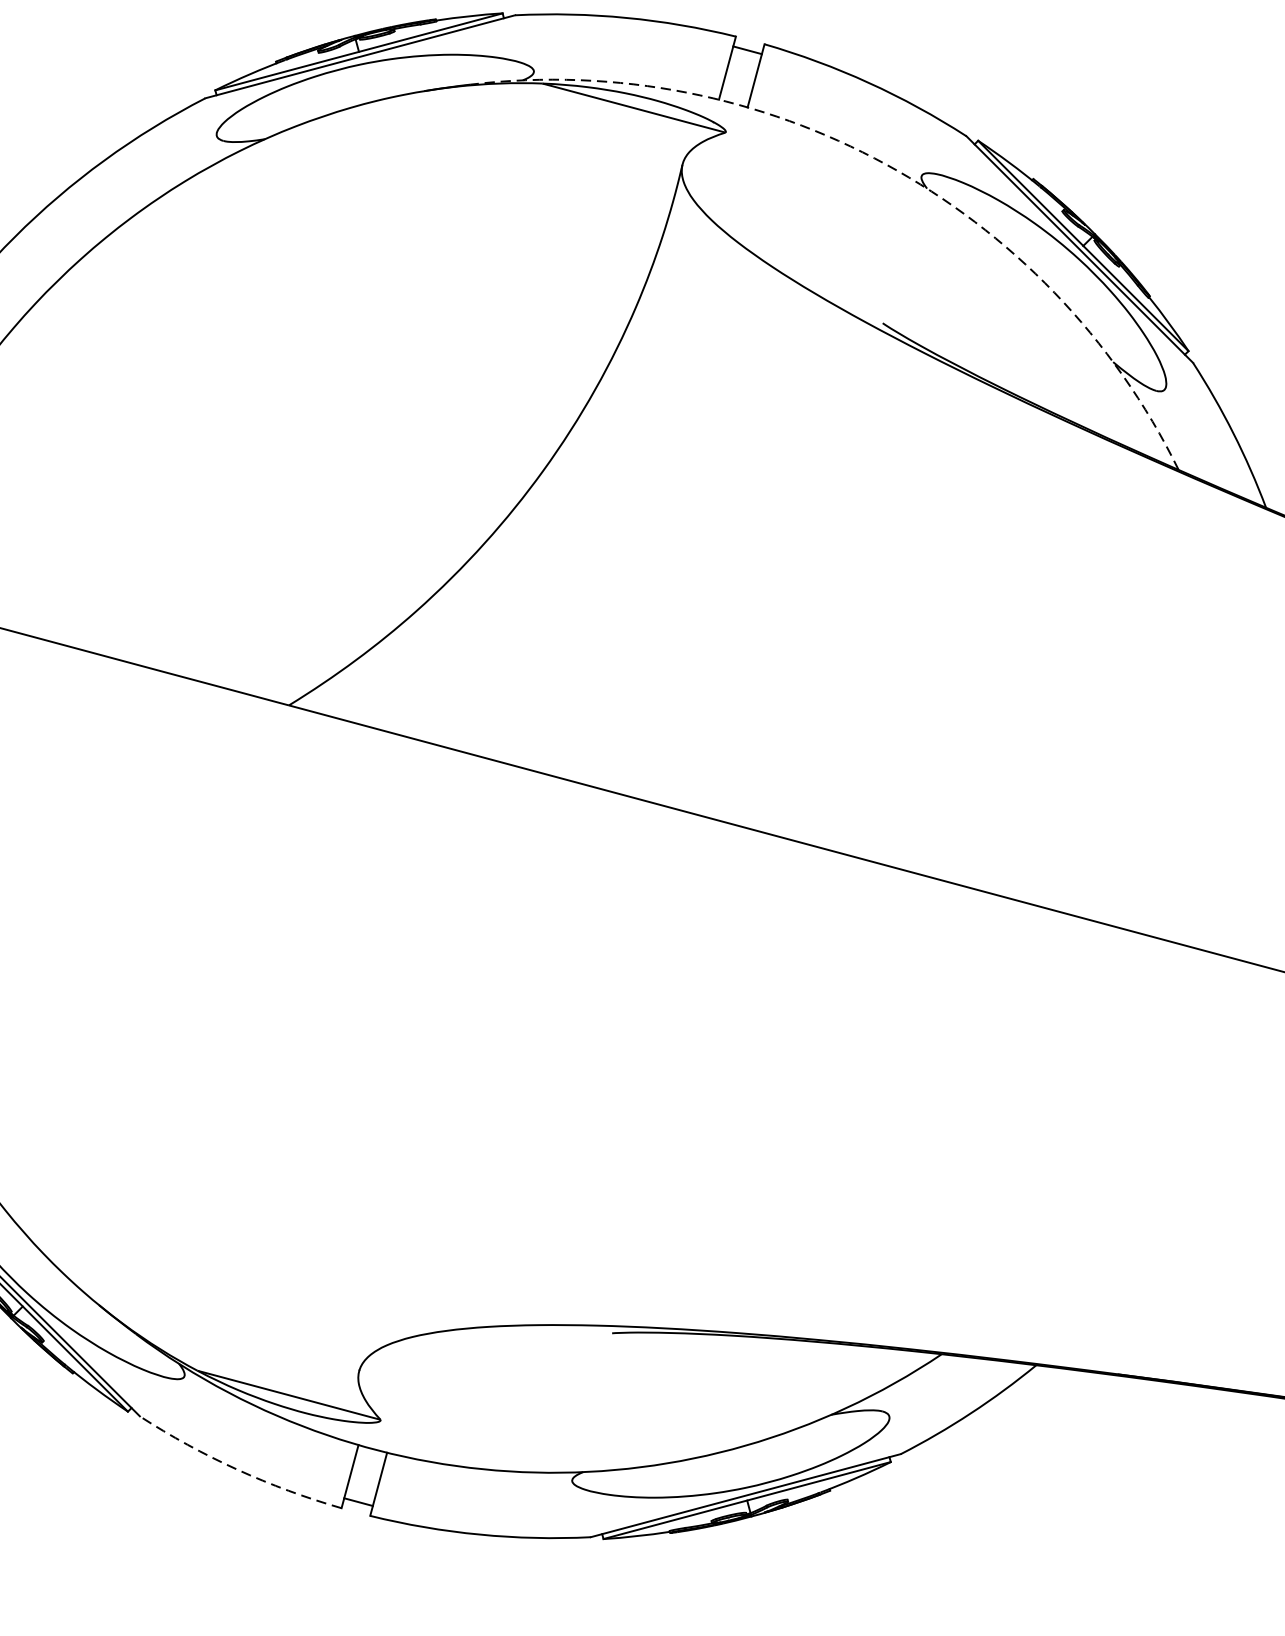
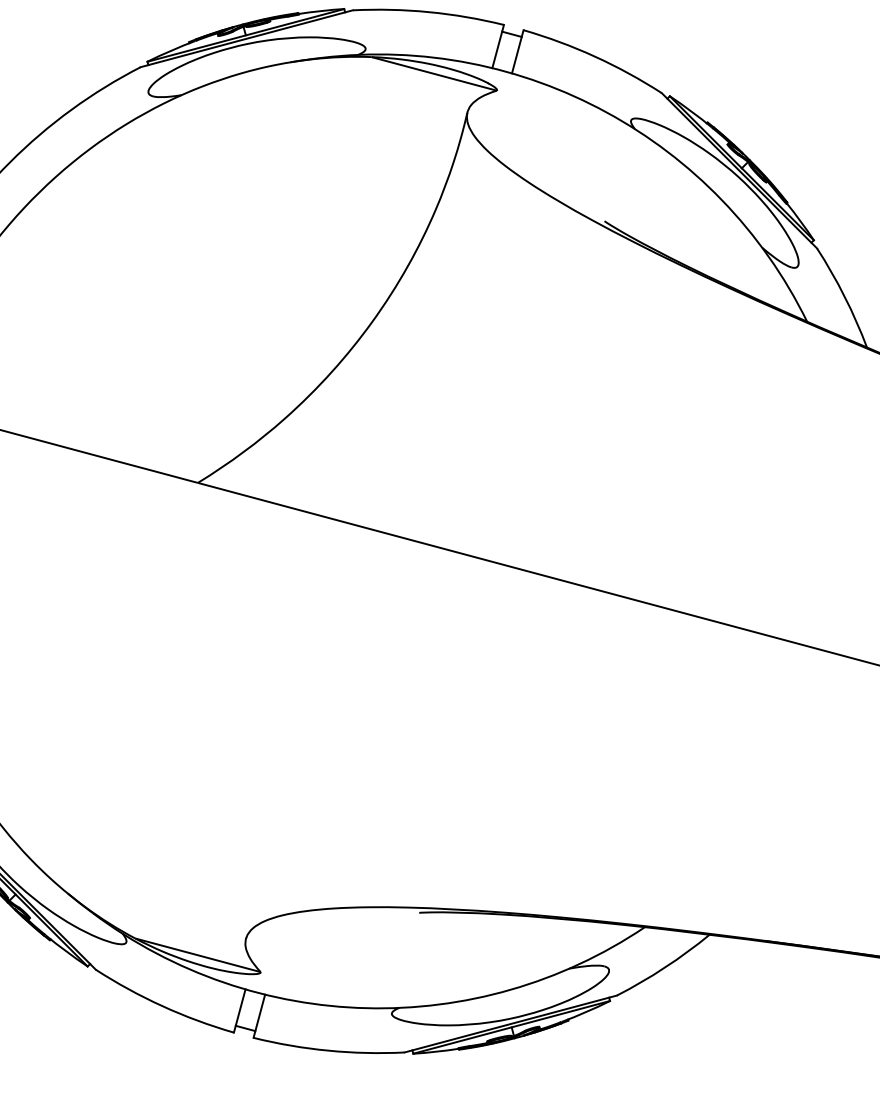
arc: (885, 164) -> (606, 112), dashed -> solid
arc: (237, 1470) -> (162, 1006), dashed -> solid

